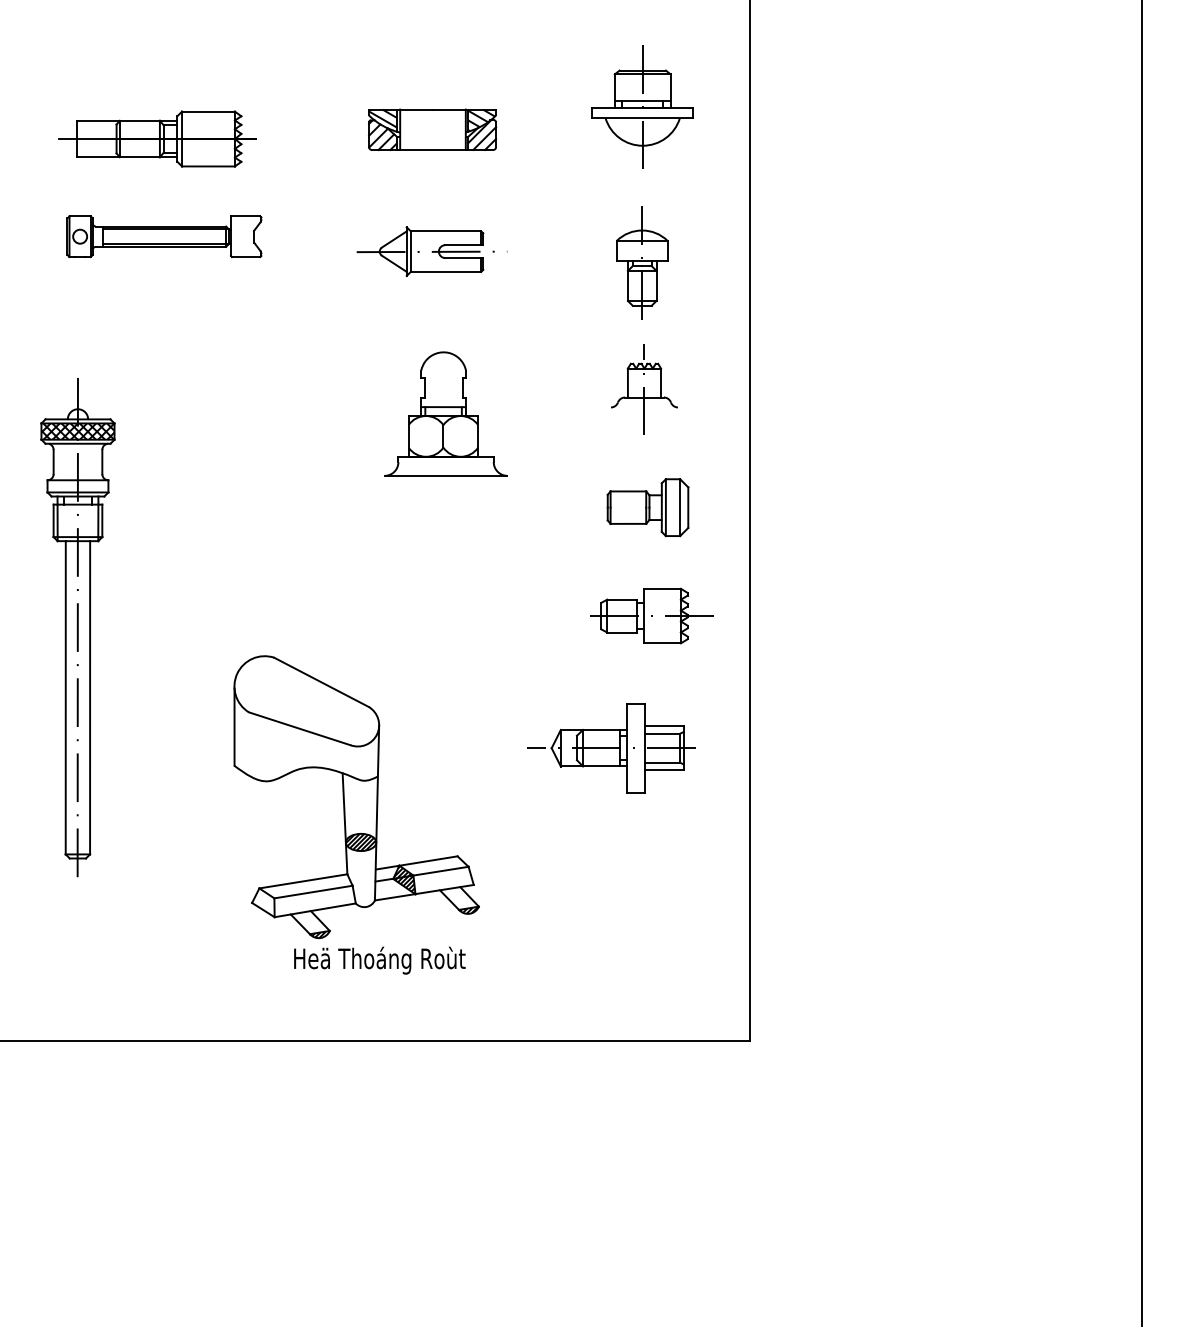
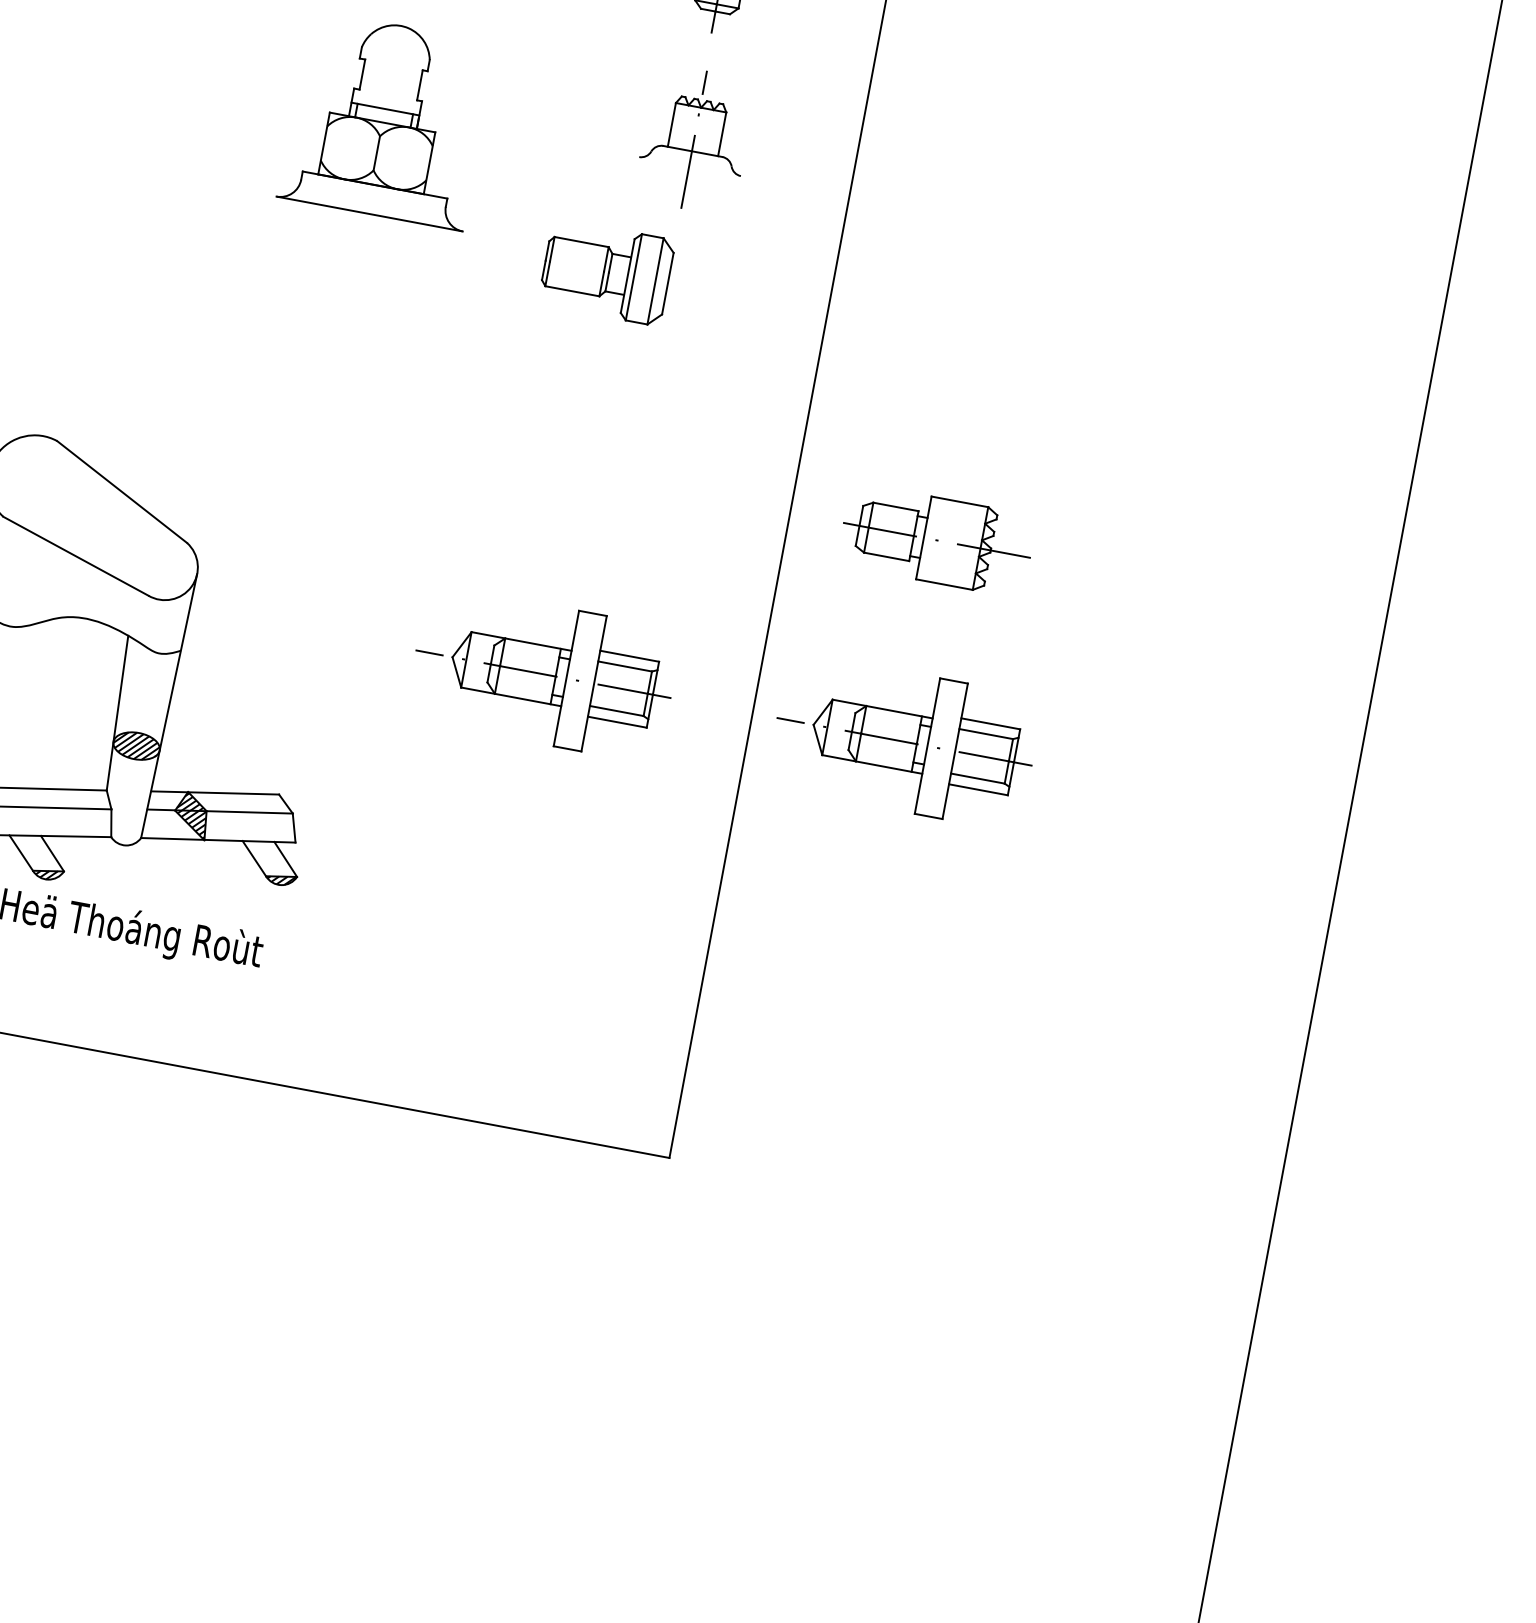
part: (647, 507) -> (606, 271), moved
part: (651, 615) -> (935, 539), moved
part: (849, 748) -> (904, 742), added

